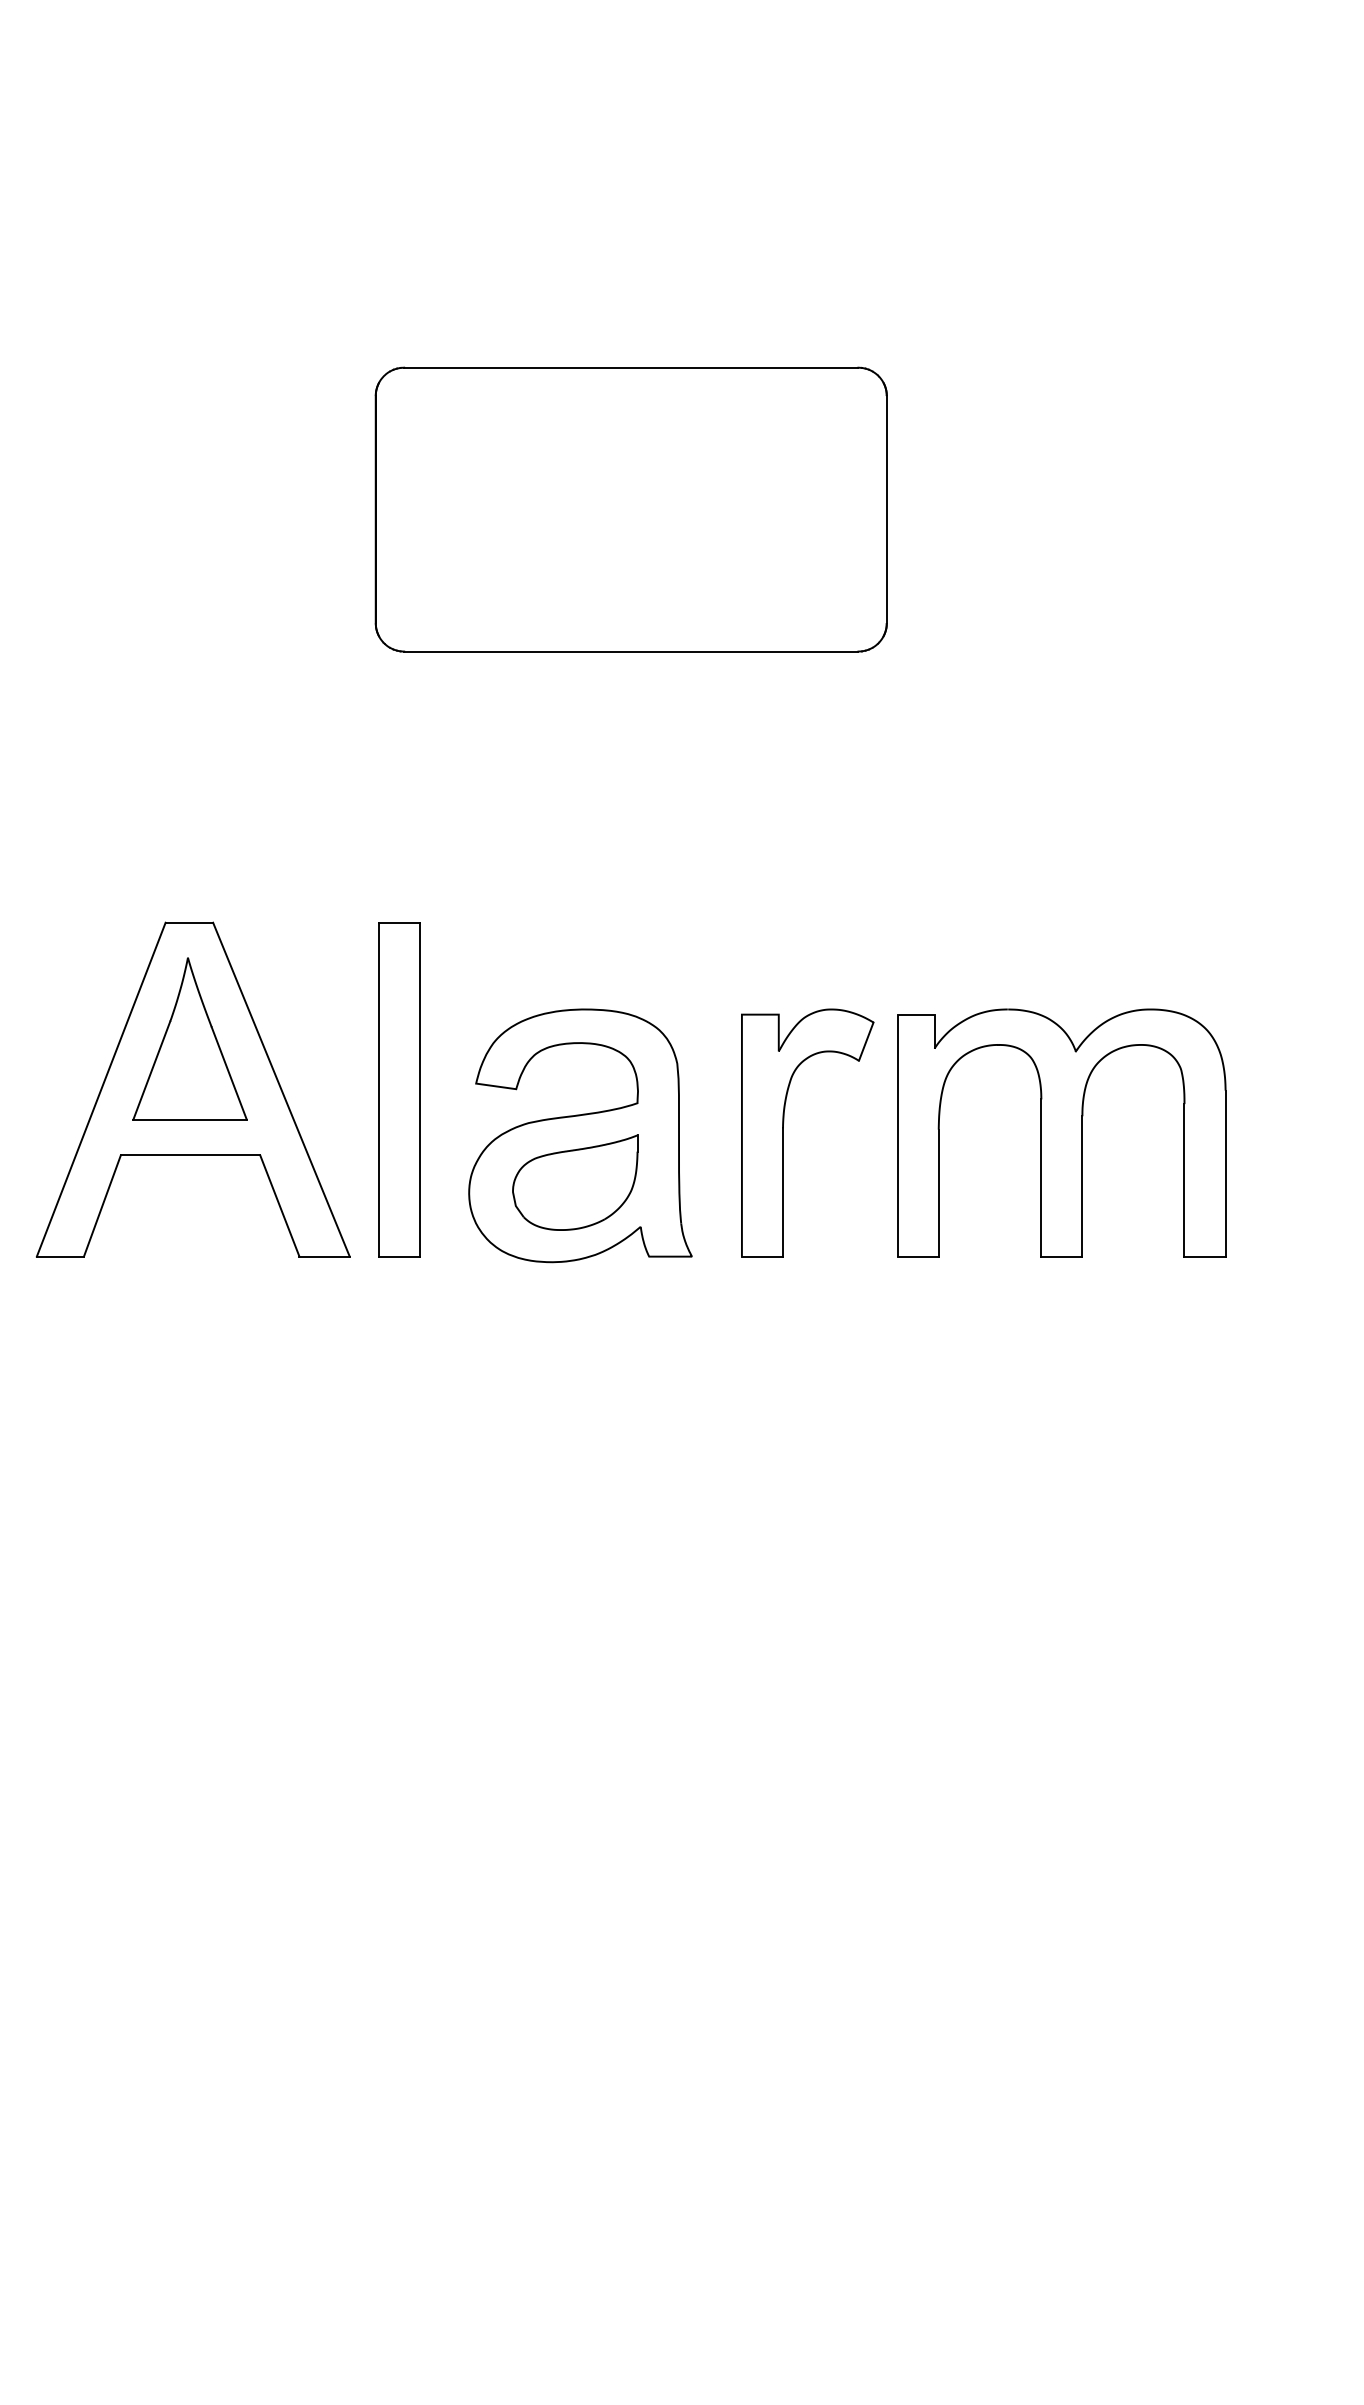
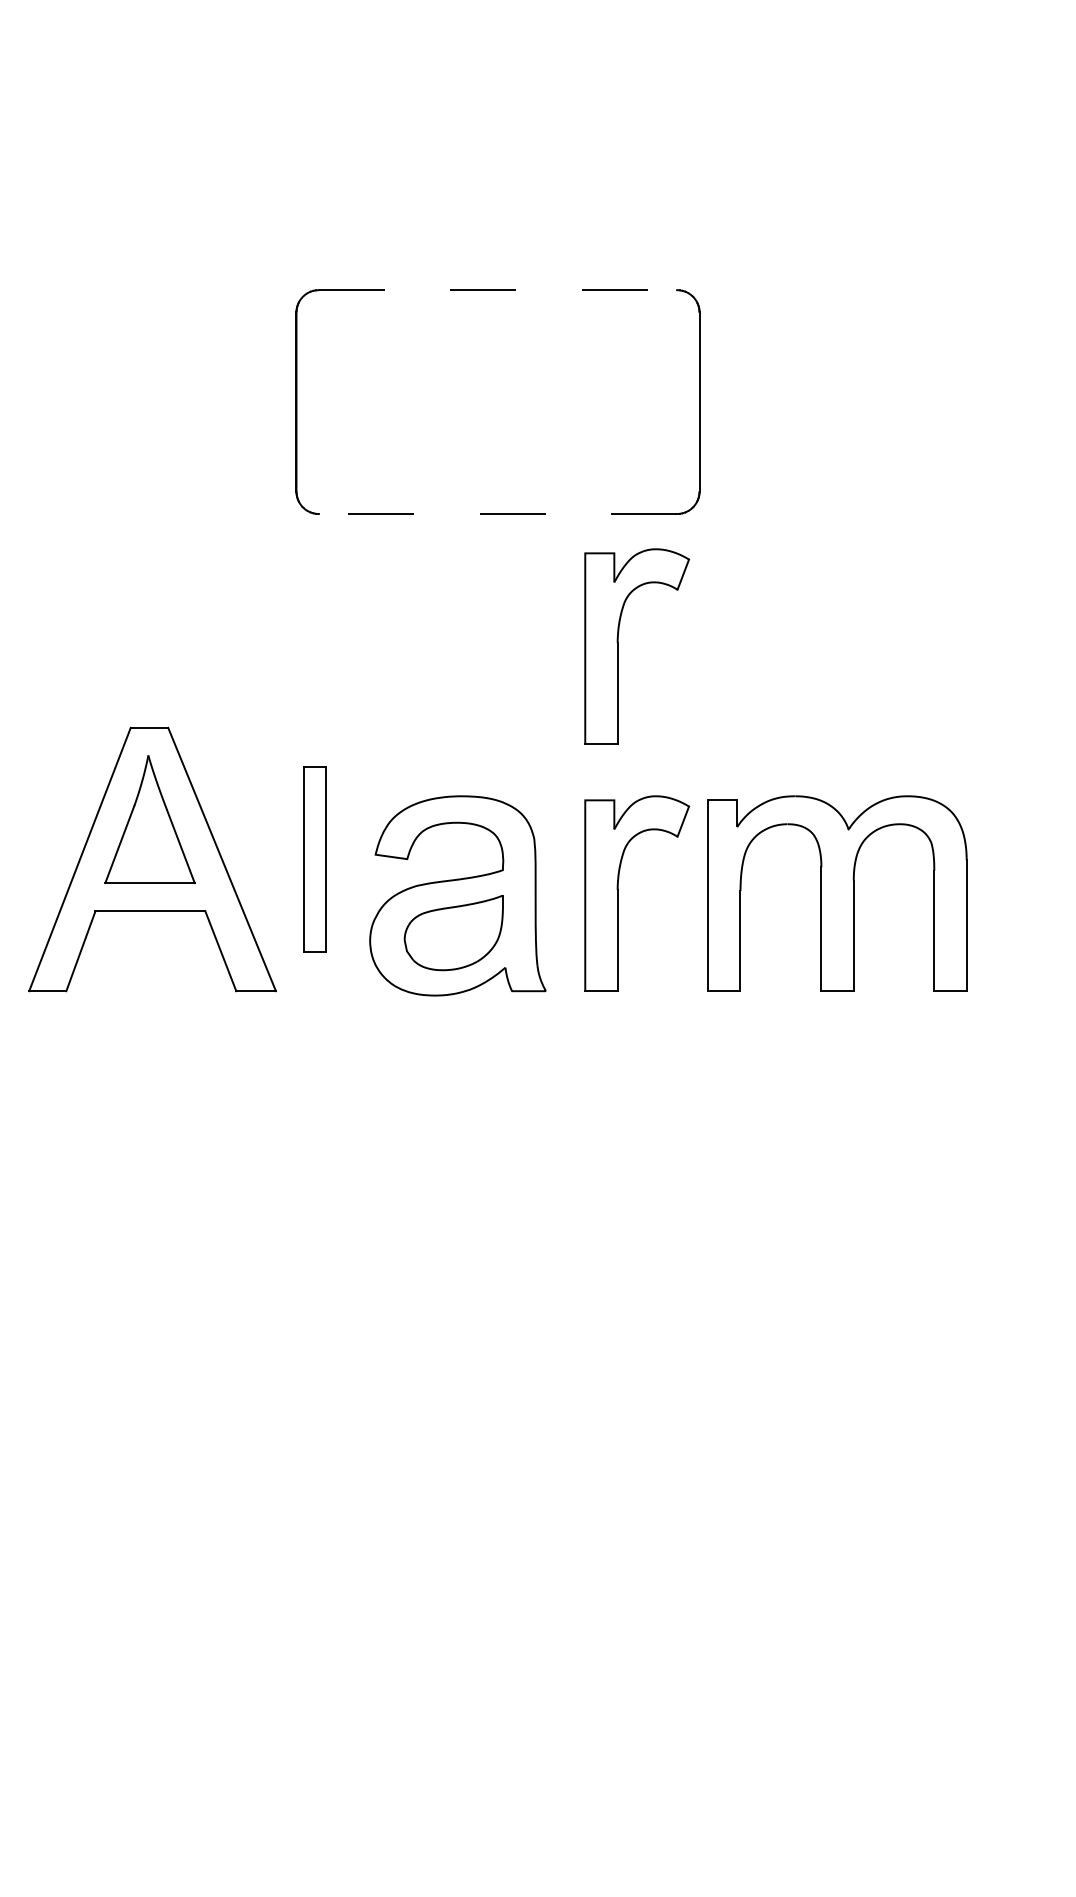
line: (631, 368) -> (498, 290), solid -> dashed
line: (630, 652) -> (497, 514), solid -> dashed
part: (784, 819) -> (618, 646), added
part: (398, 1089) -> (314, 859), size x0.7

